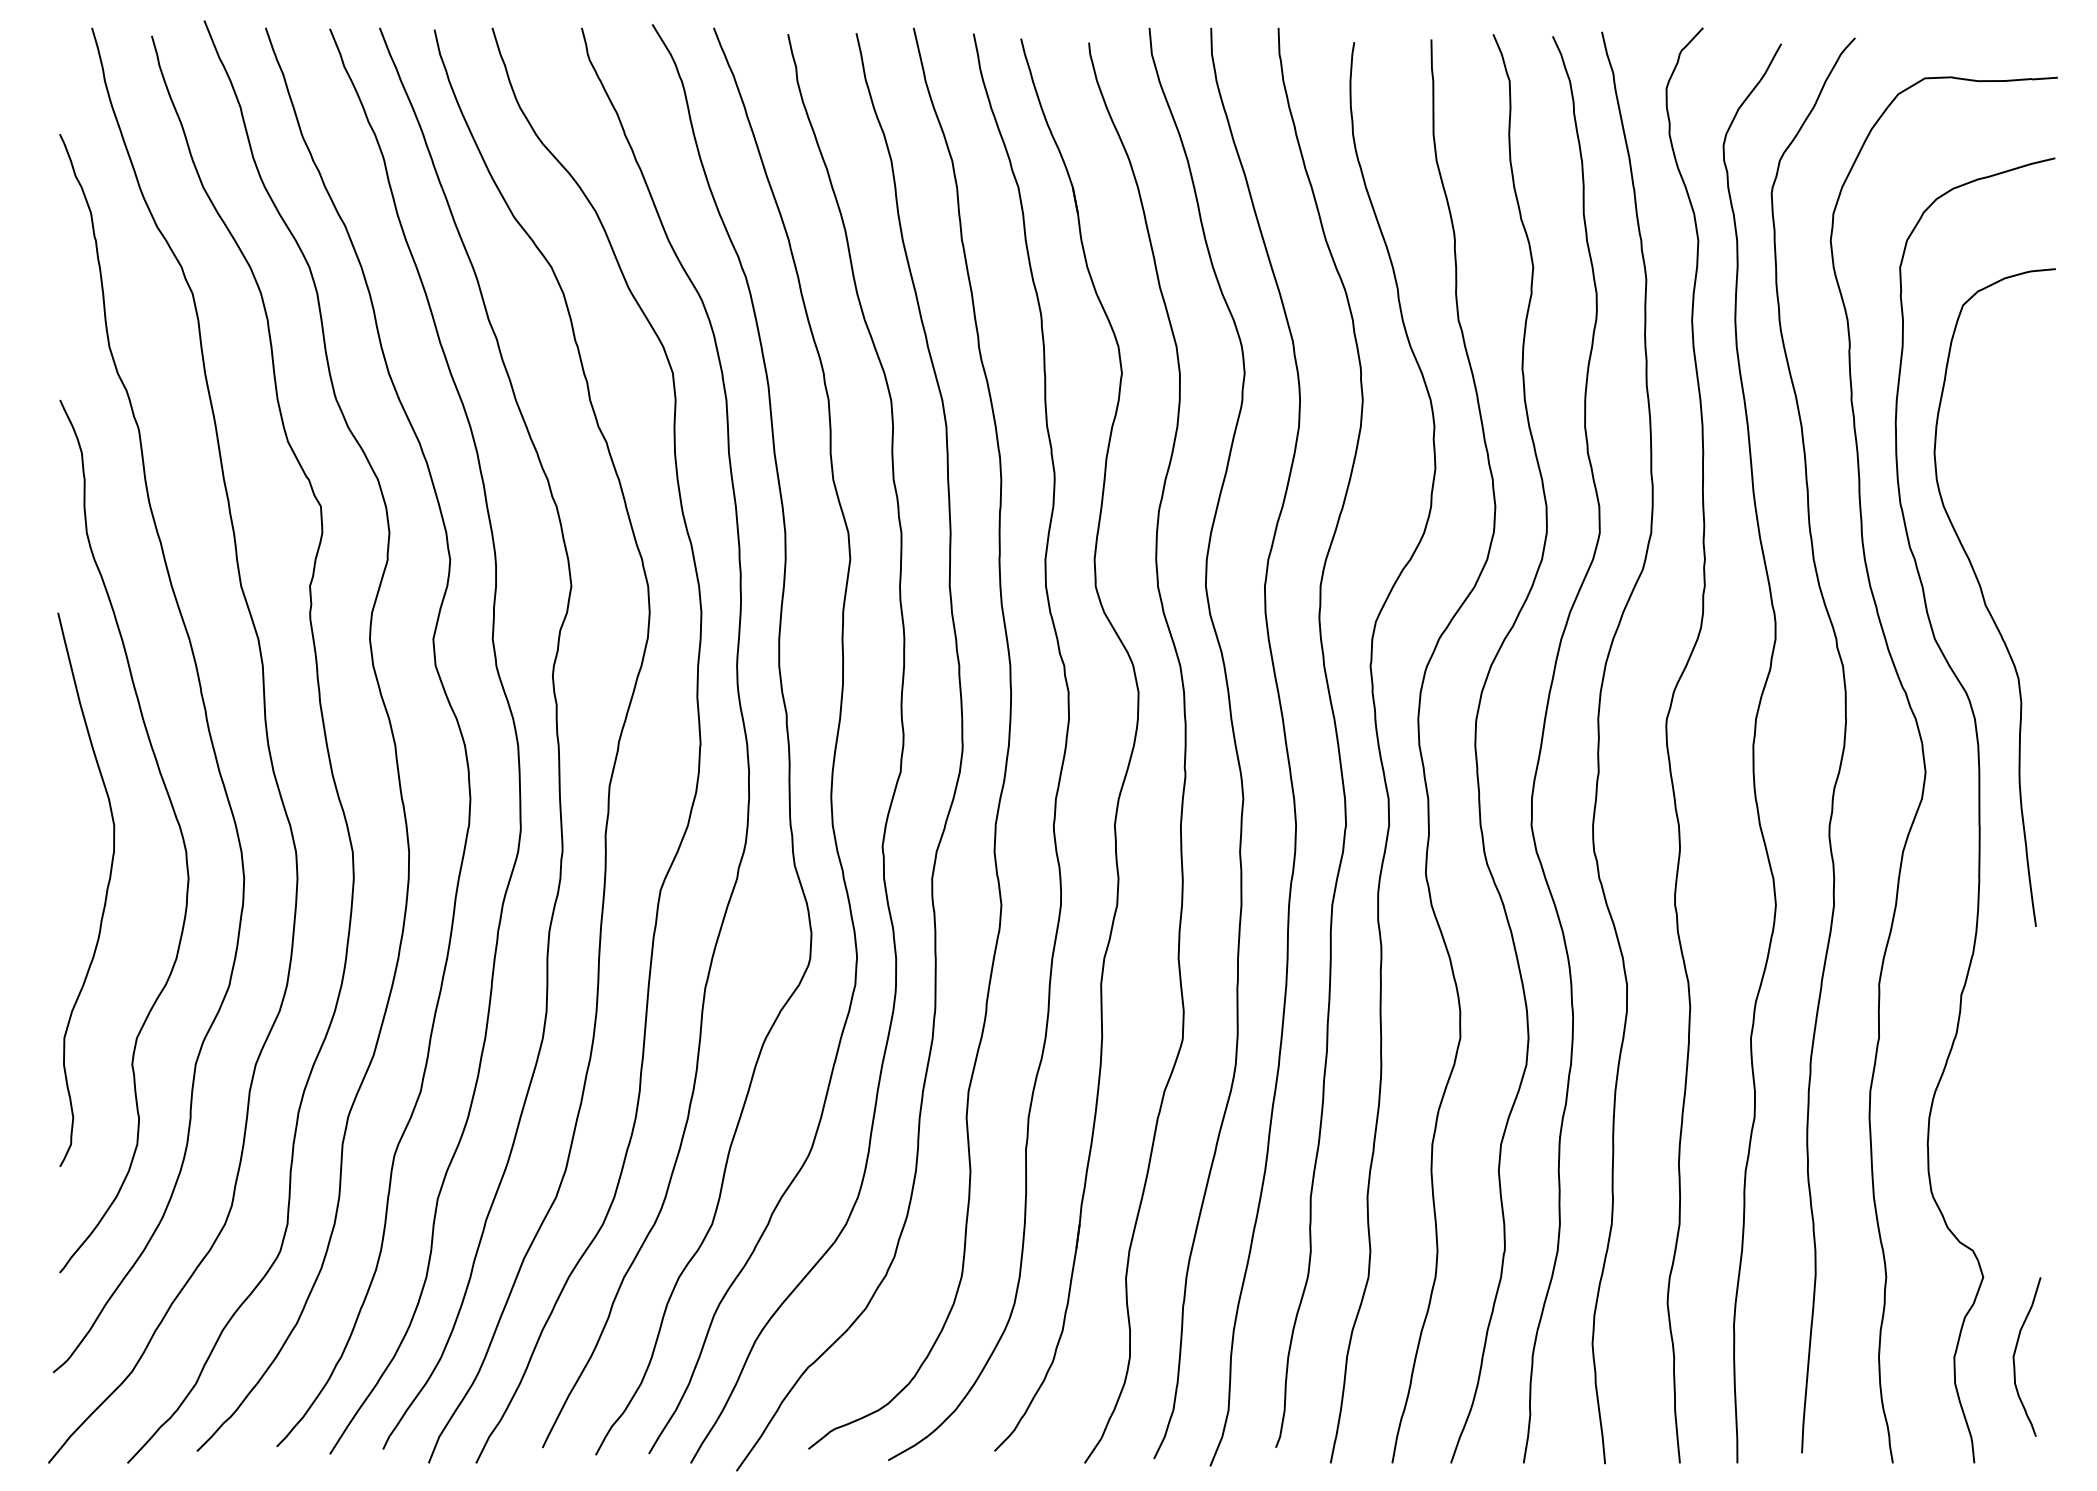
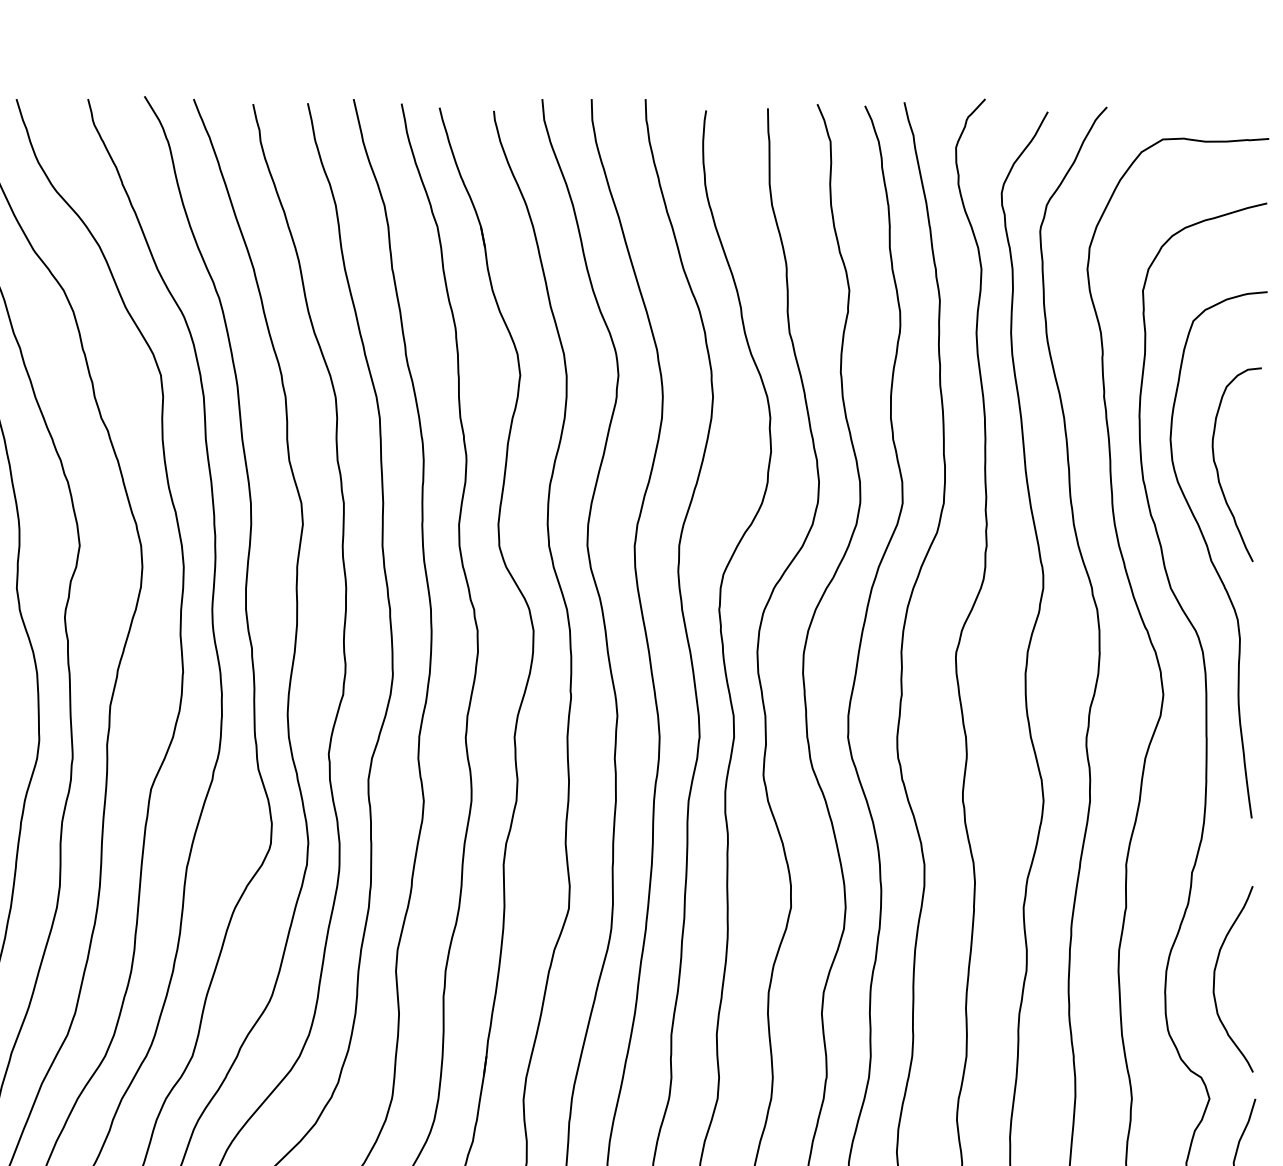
curve: (1993, 489) -> (1217, 468), added
curve: (1990, 1124) -> (1215, 976), added

